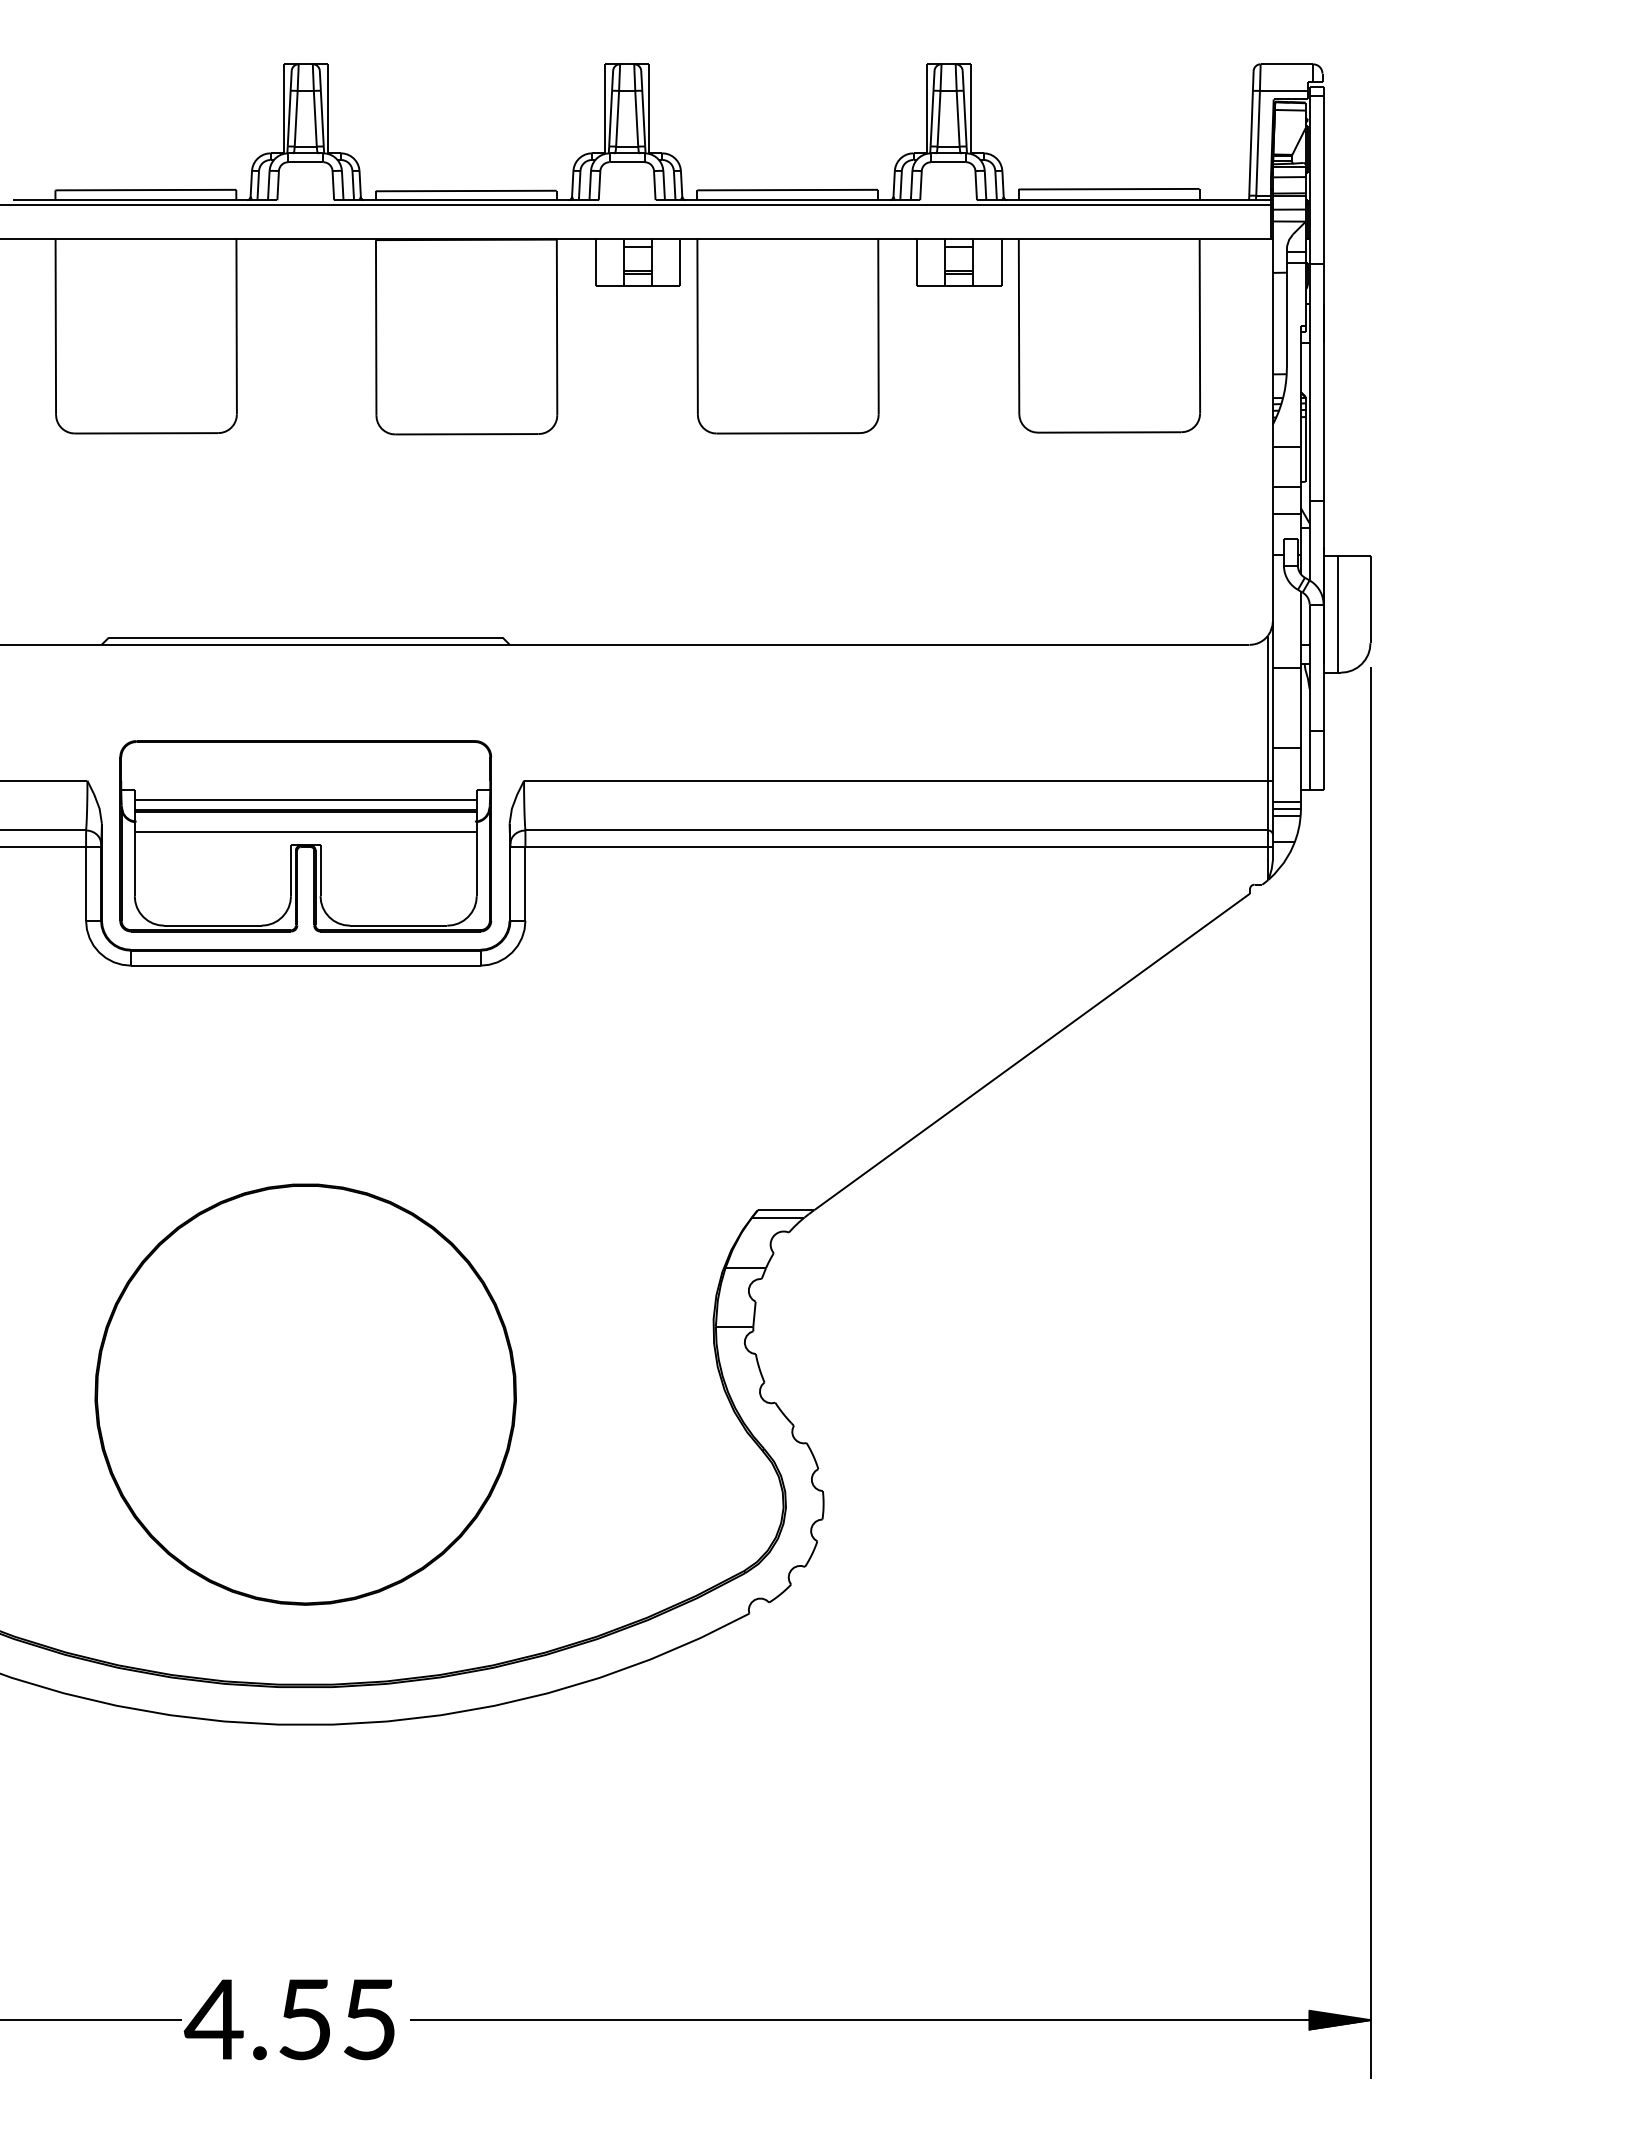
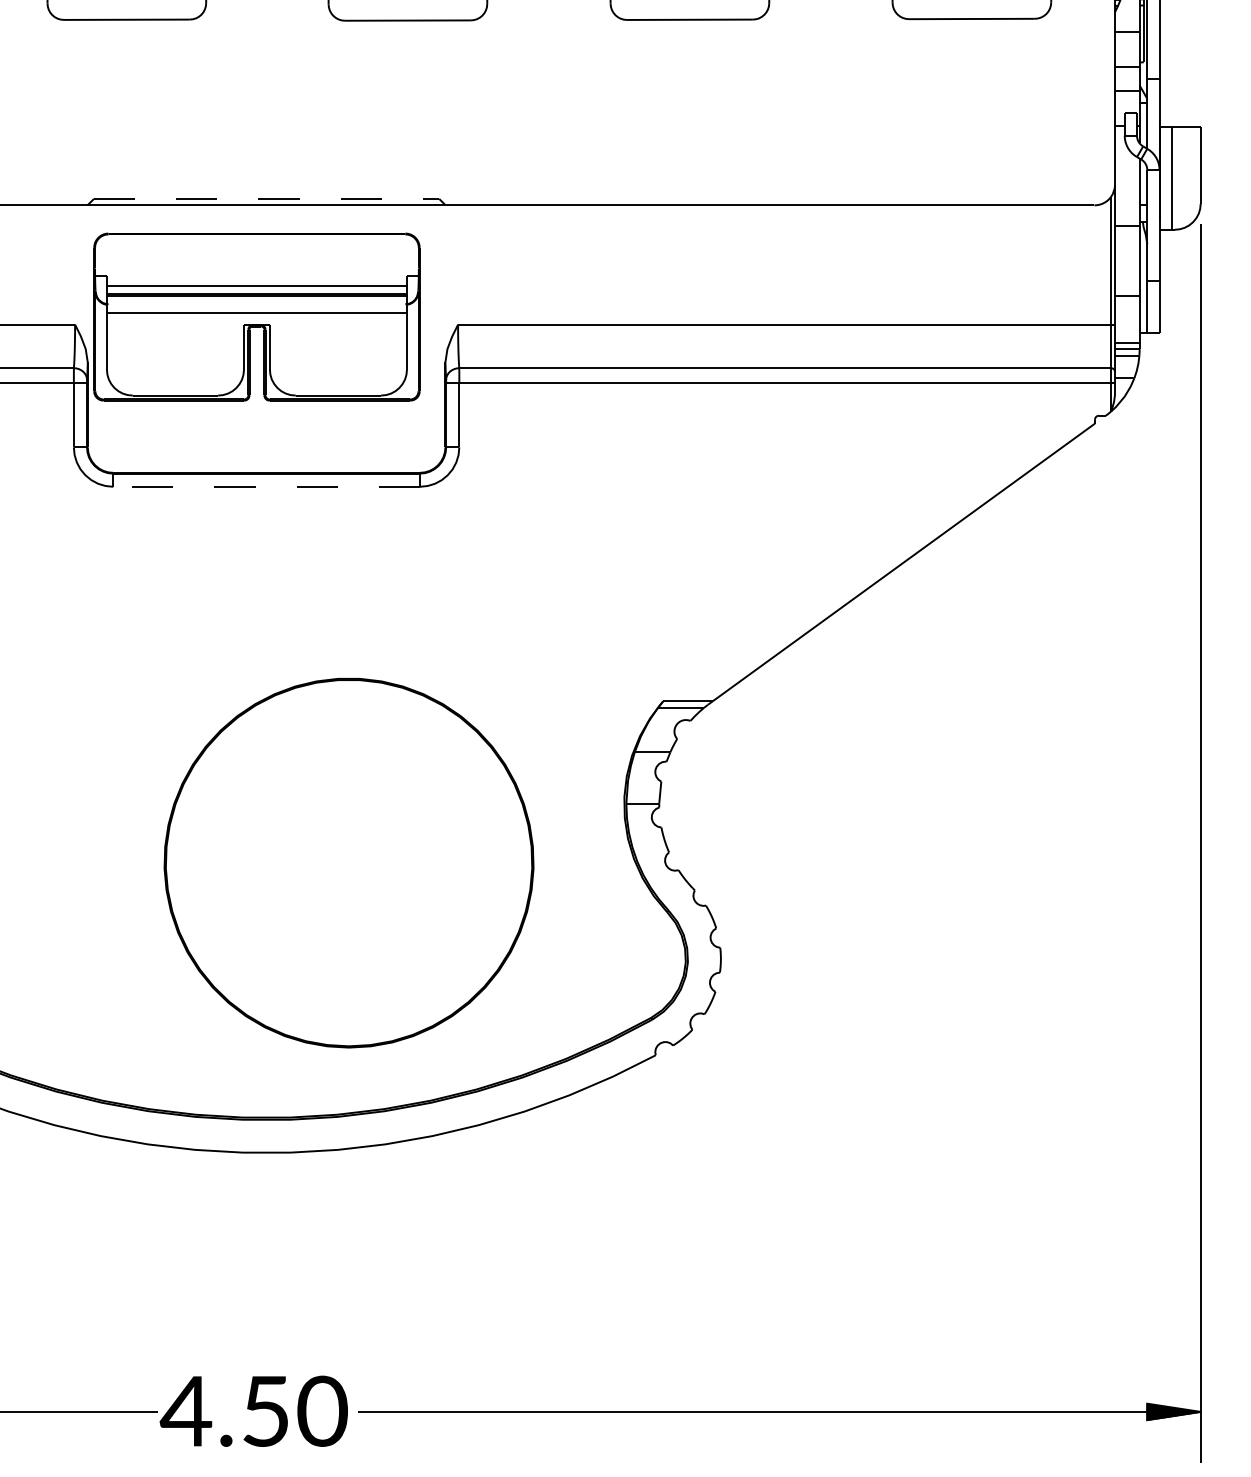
line: (305, 637) -> (266, 198), solid -> dashed
part: (305, 836) -> (256, 317), moved
line: (305, 965) -> (266, 486), solid -> dashed
part: (305, 1394) -> (348, 863), moved
text: (369, 2019) -> (322, 1411), 4.55 -> 4.50

